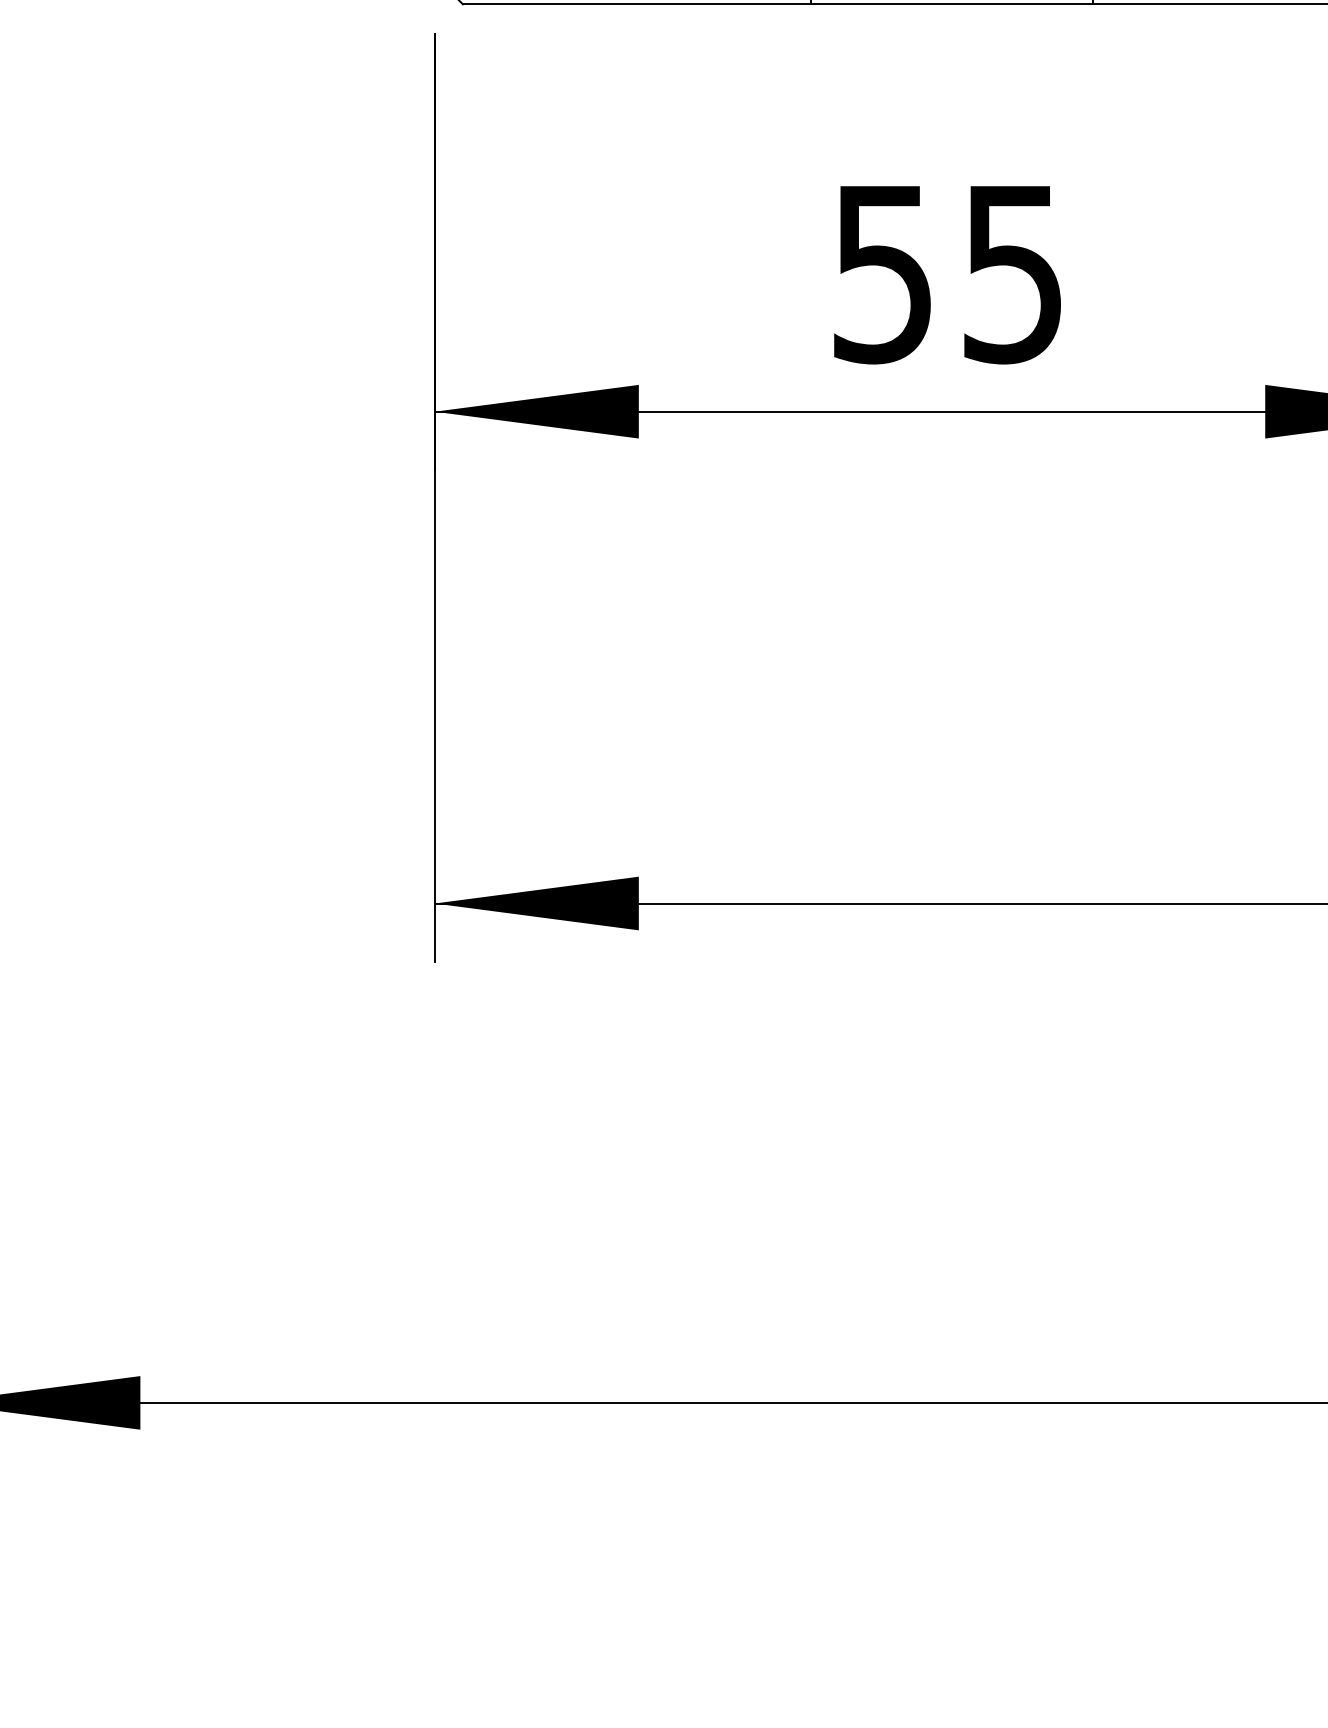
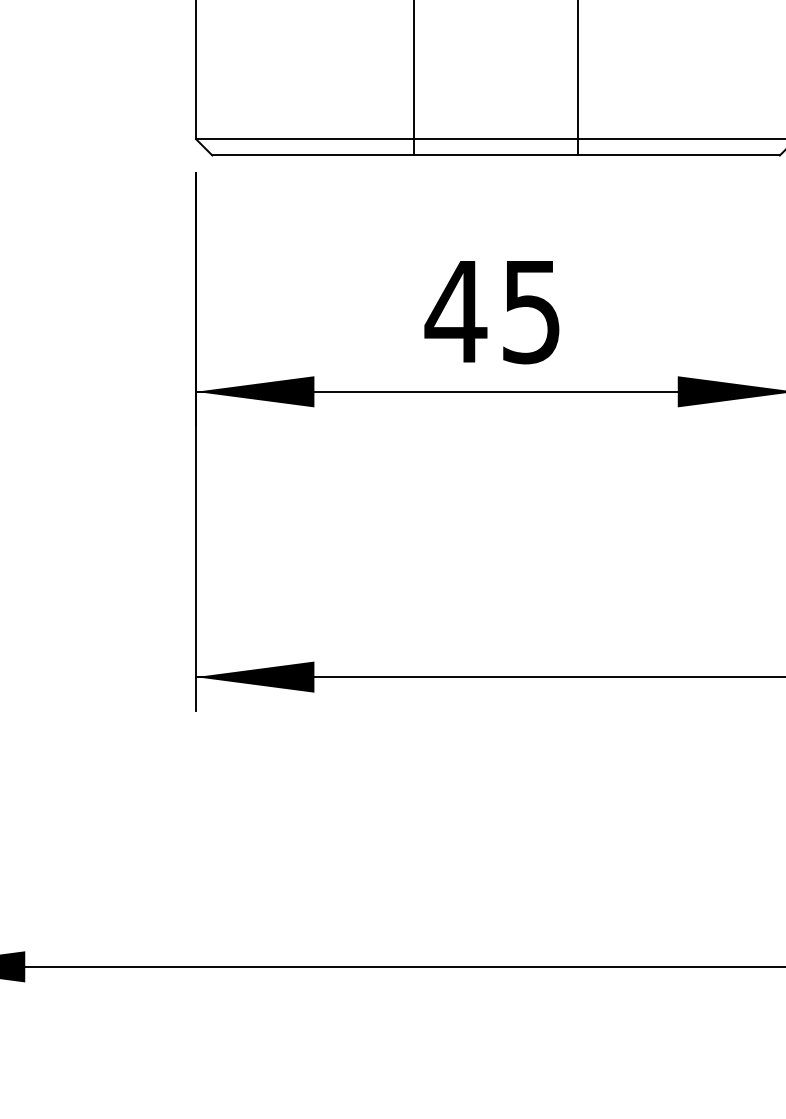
text: (882, 274) -> (455, 312), 55 -> 45

